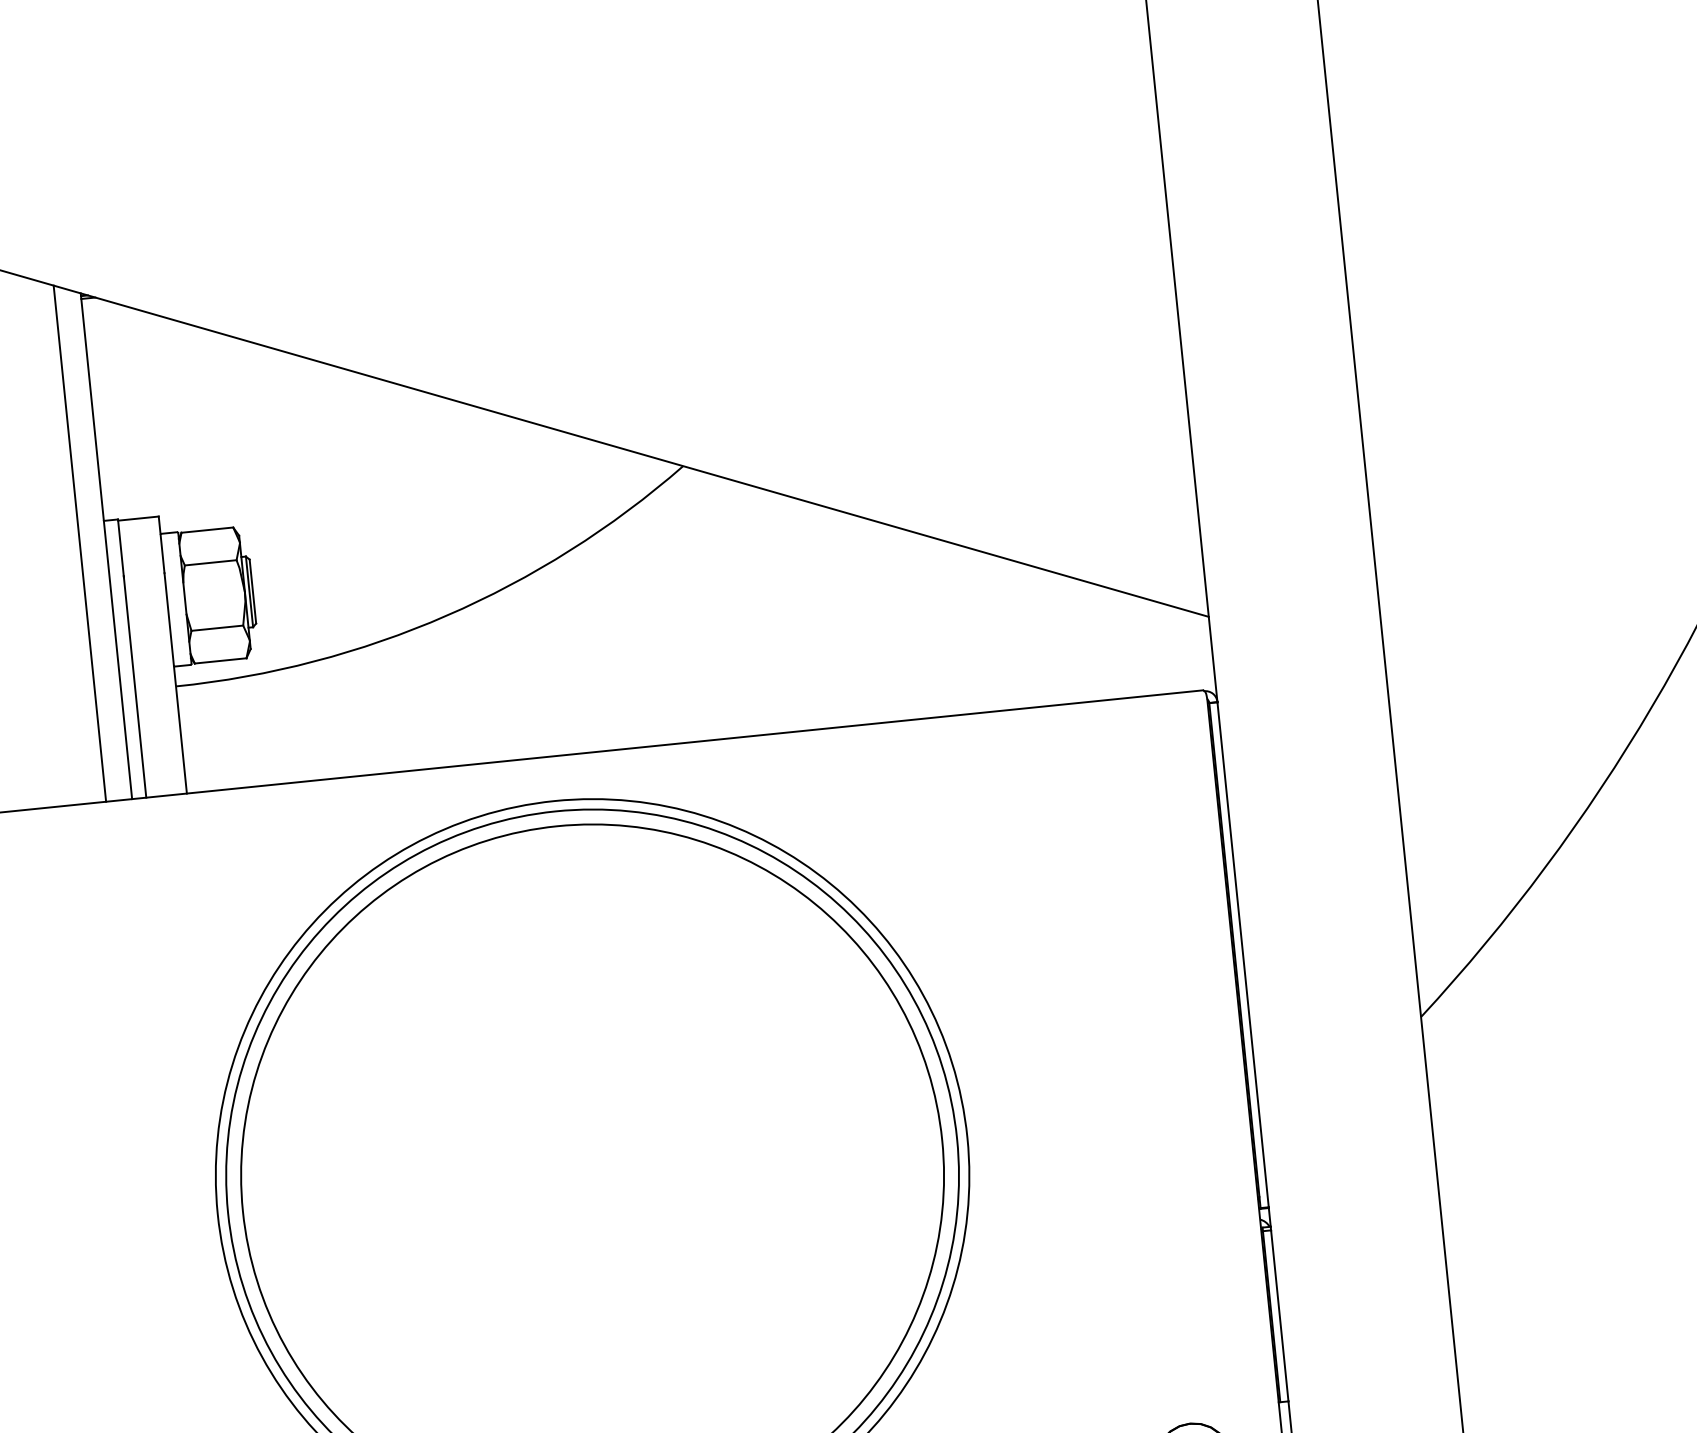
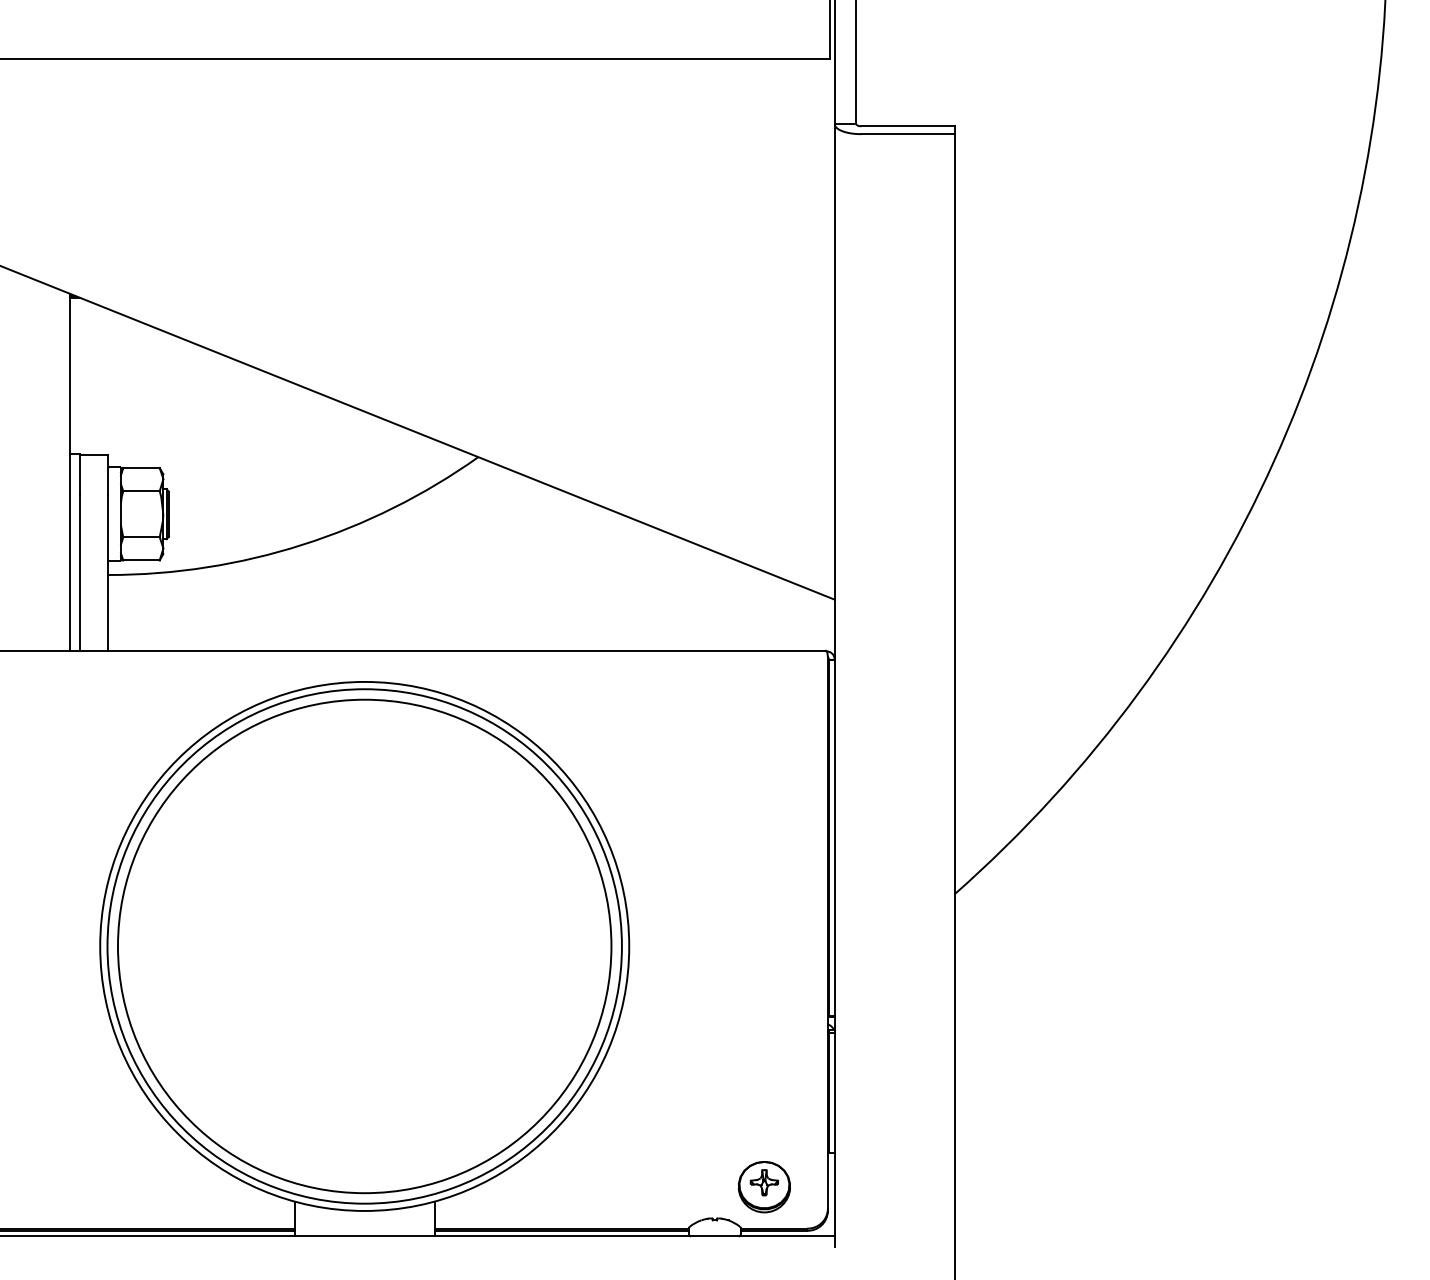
line: (79, 543) -> (51, 468), removed

